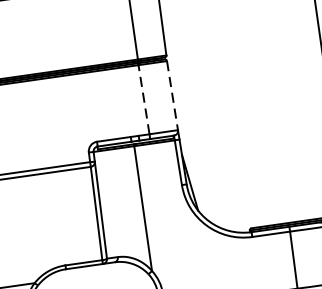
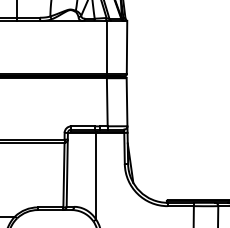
line: (173, 95) -> (127, 102), dashed -> solid
line: (144, 98) -> (107, 101), dashed -> solid

